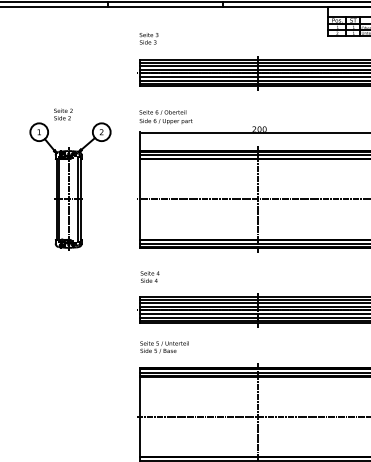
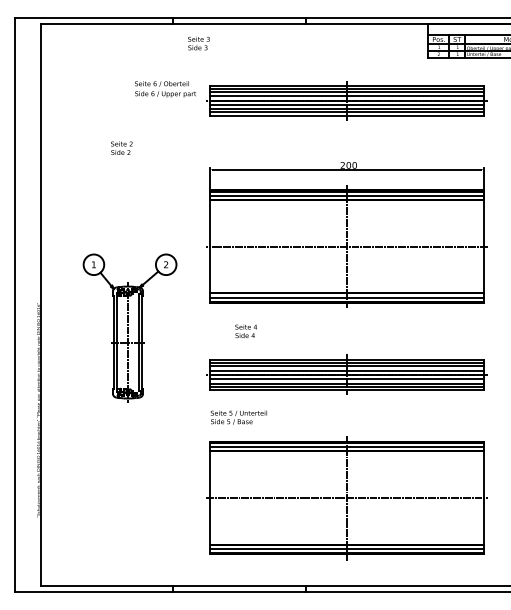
text: (148, 38) -> (198, 43), moved
text: (165, 117) -> (165, 89), moved
part: (70, 186) -> (129, 327), moved
text: (149, 277) -> (245, 331), moved

